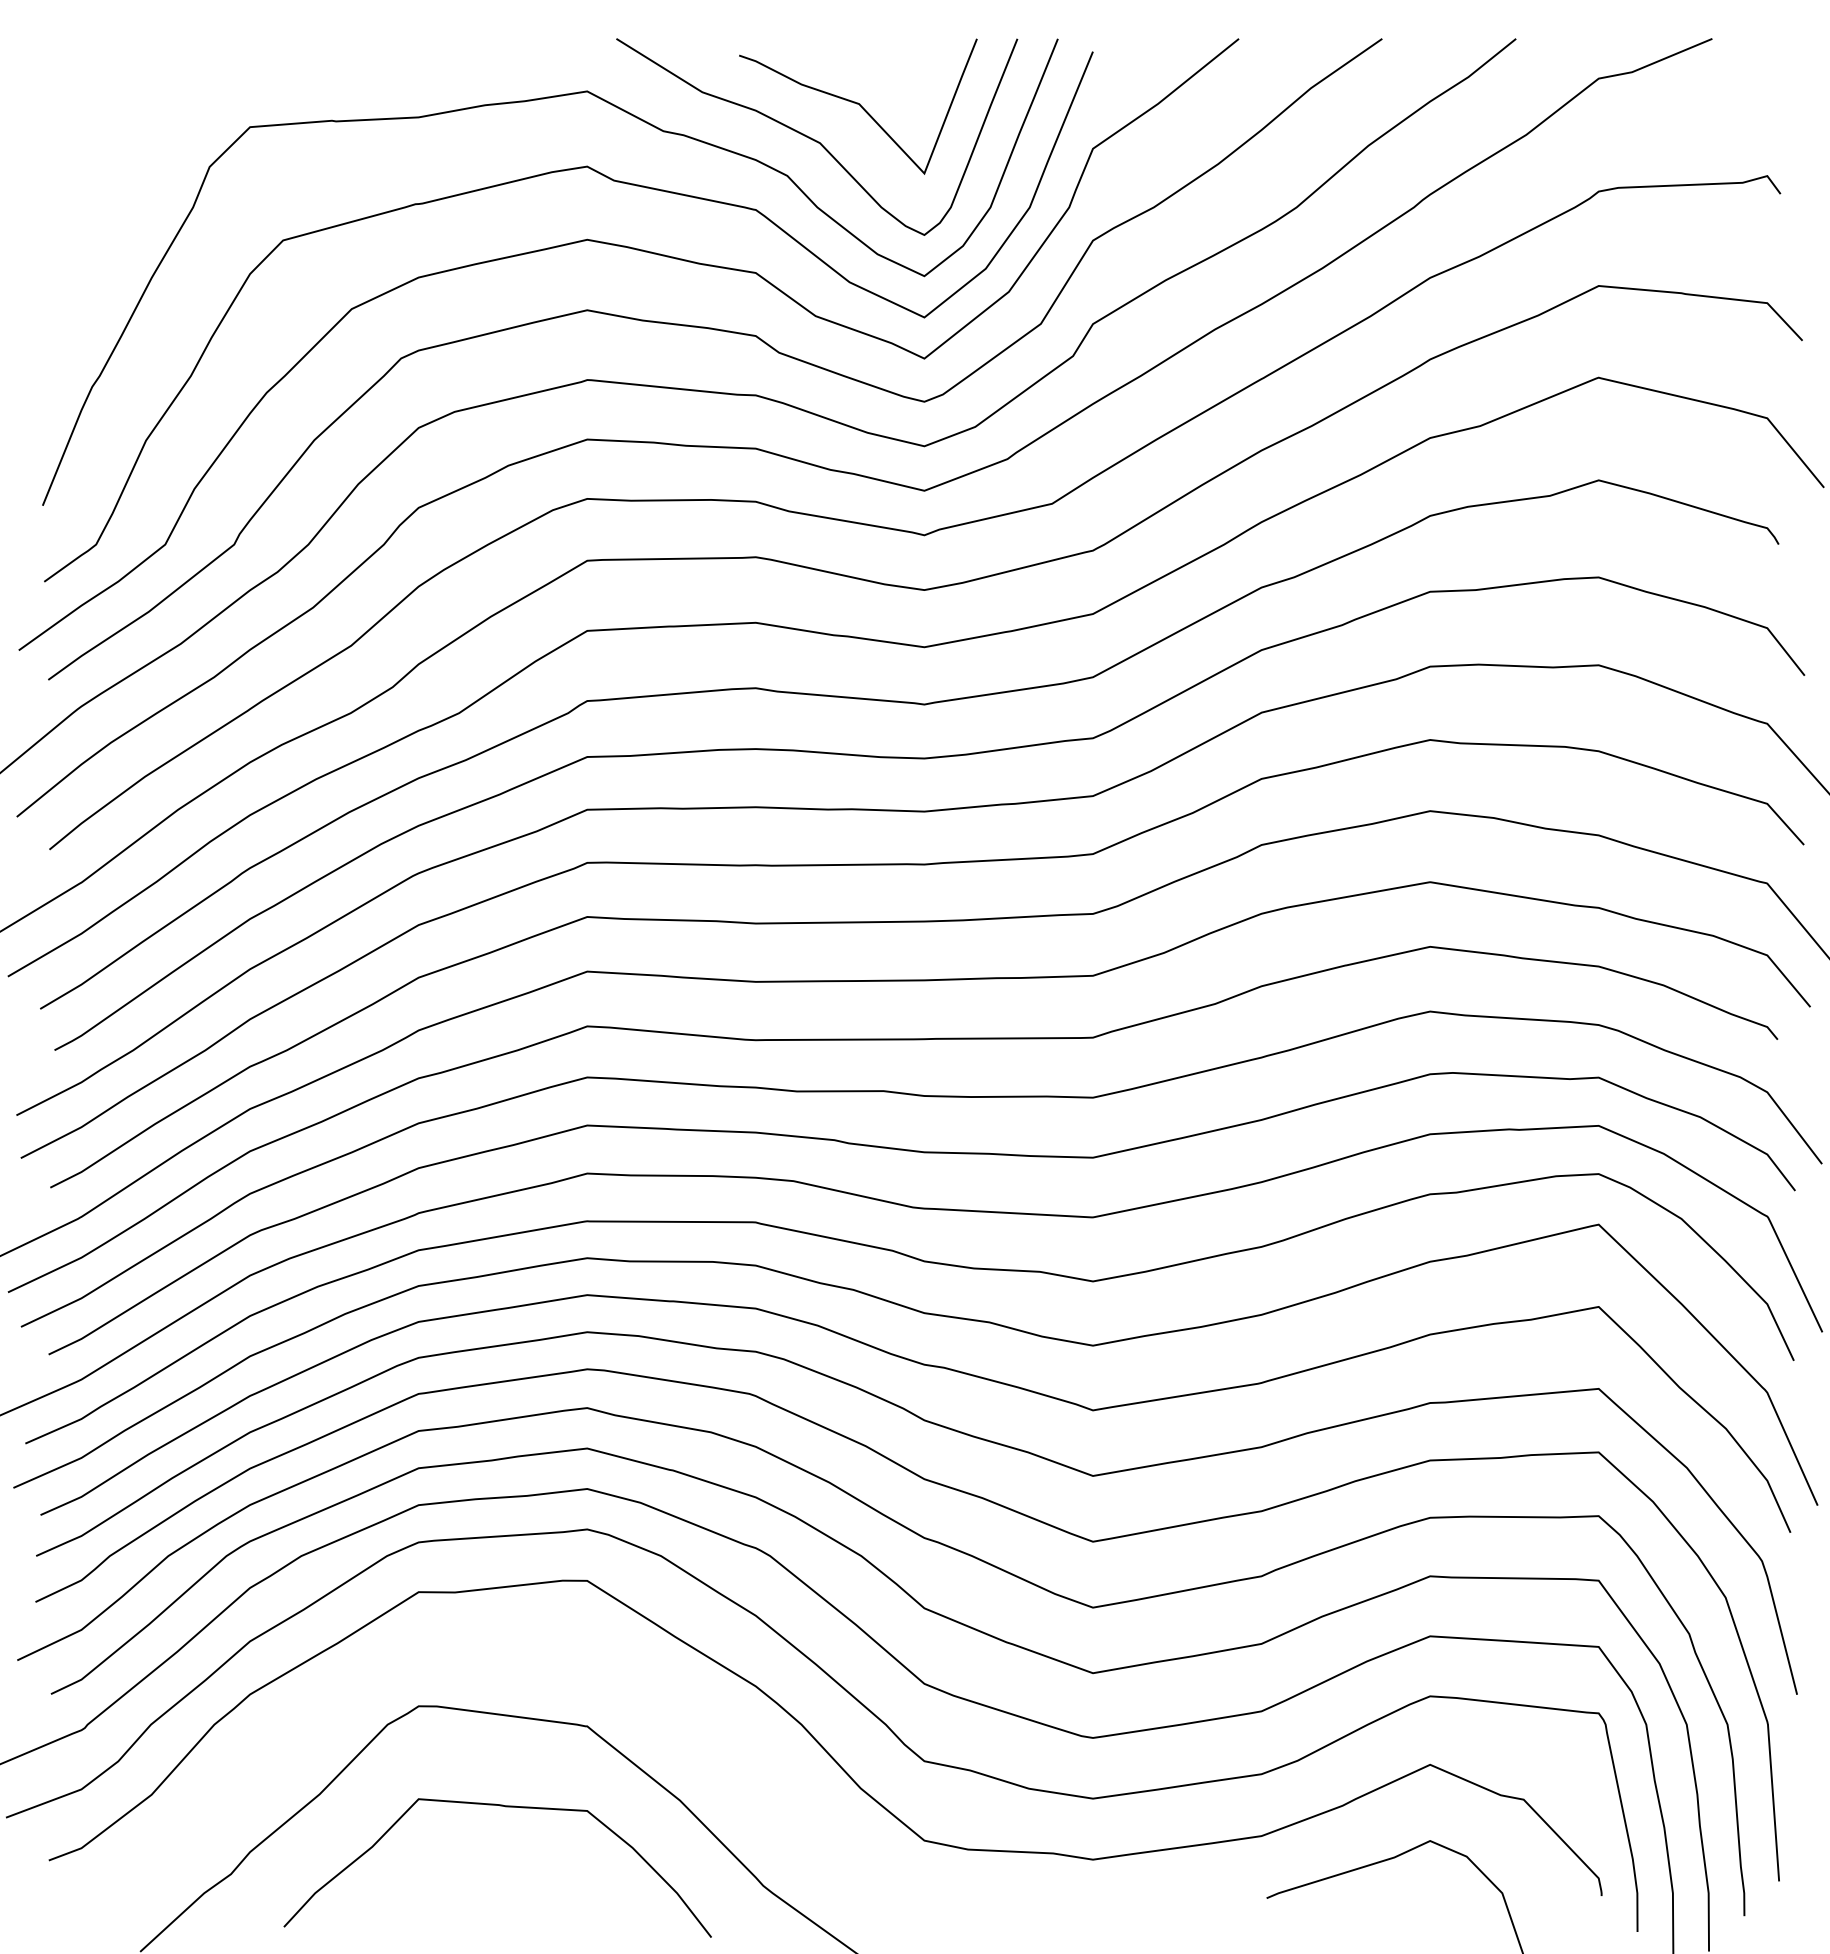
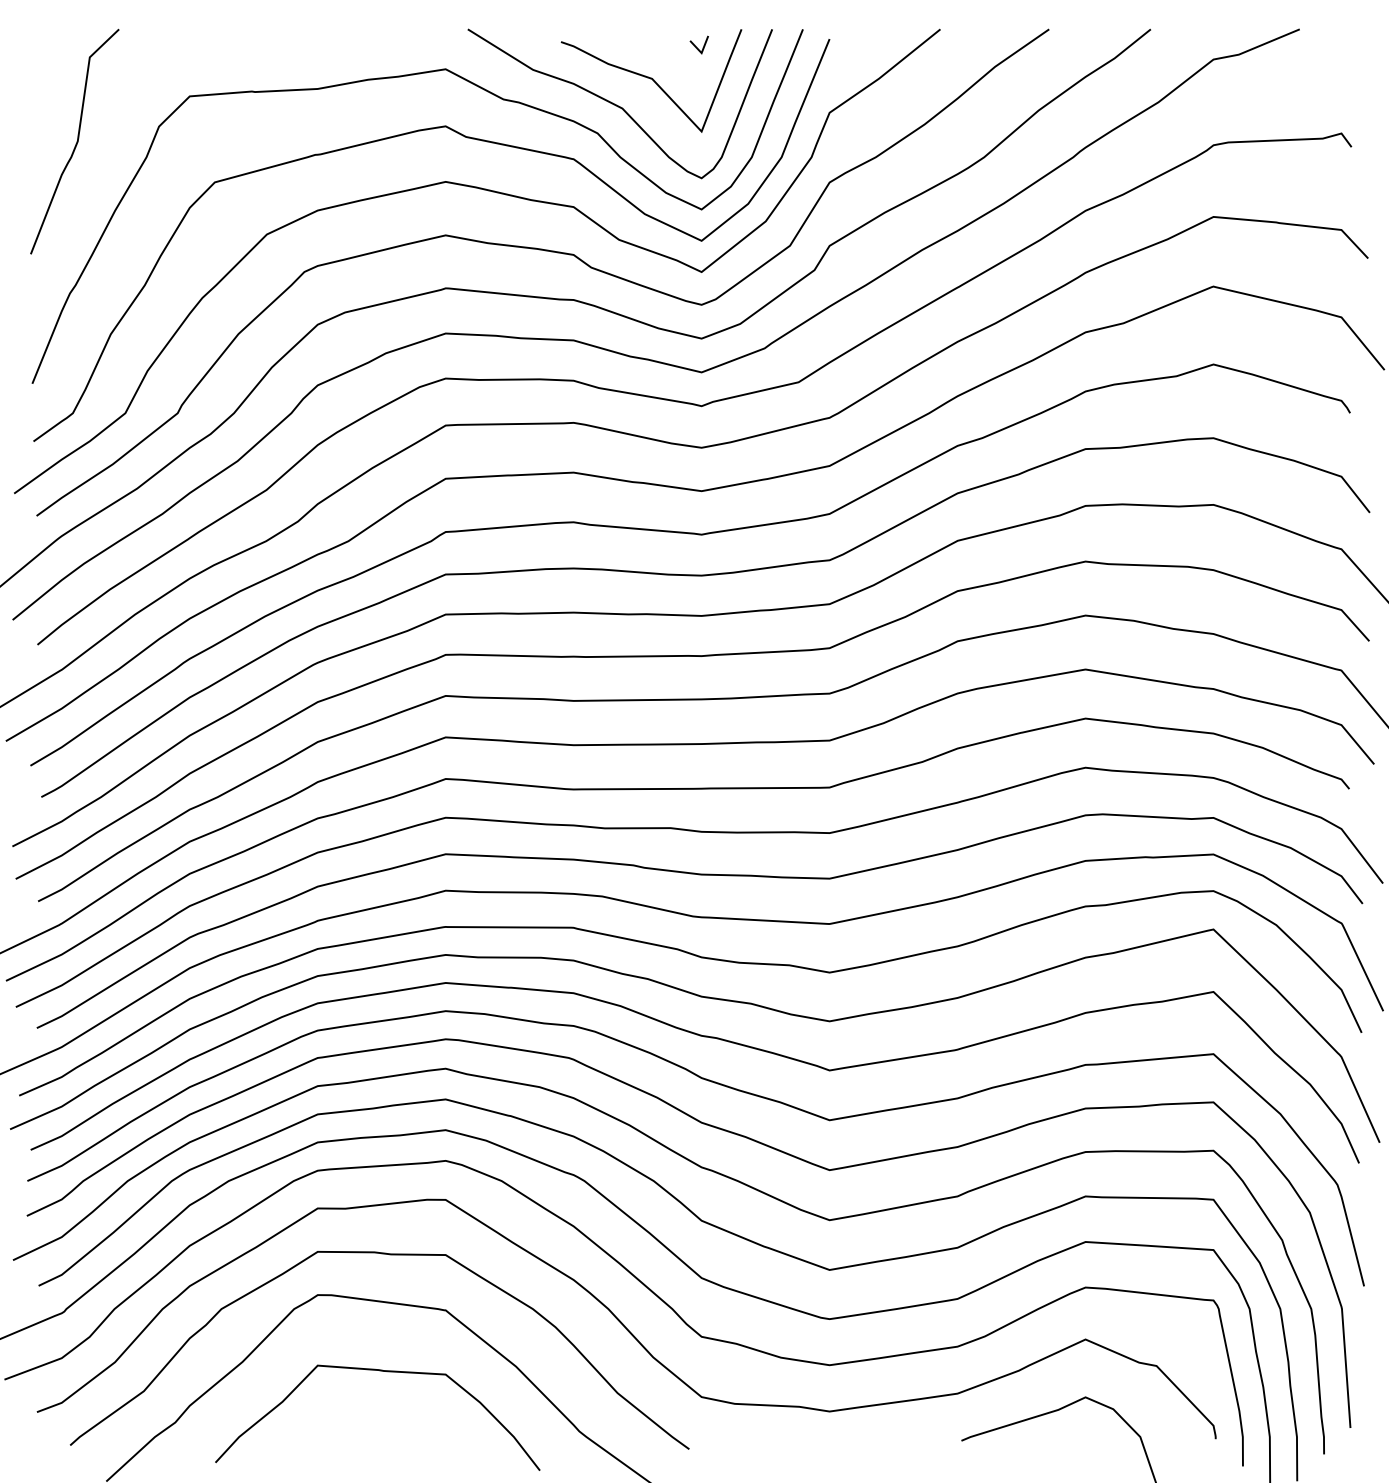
line: (917, 61) -> (696, 46), added
curve: (100, 188) -> (76, 142), added
curve: (511, 1653) -> (388, 1255), added

